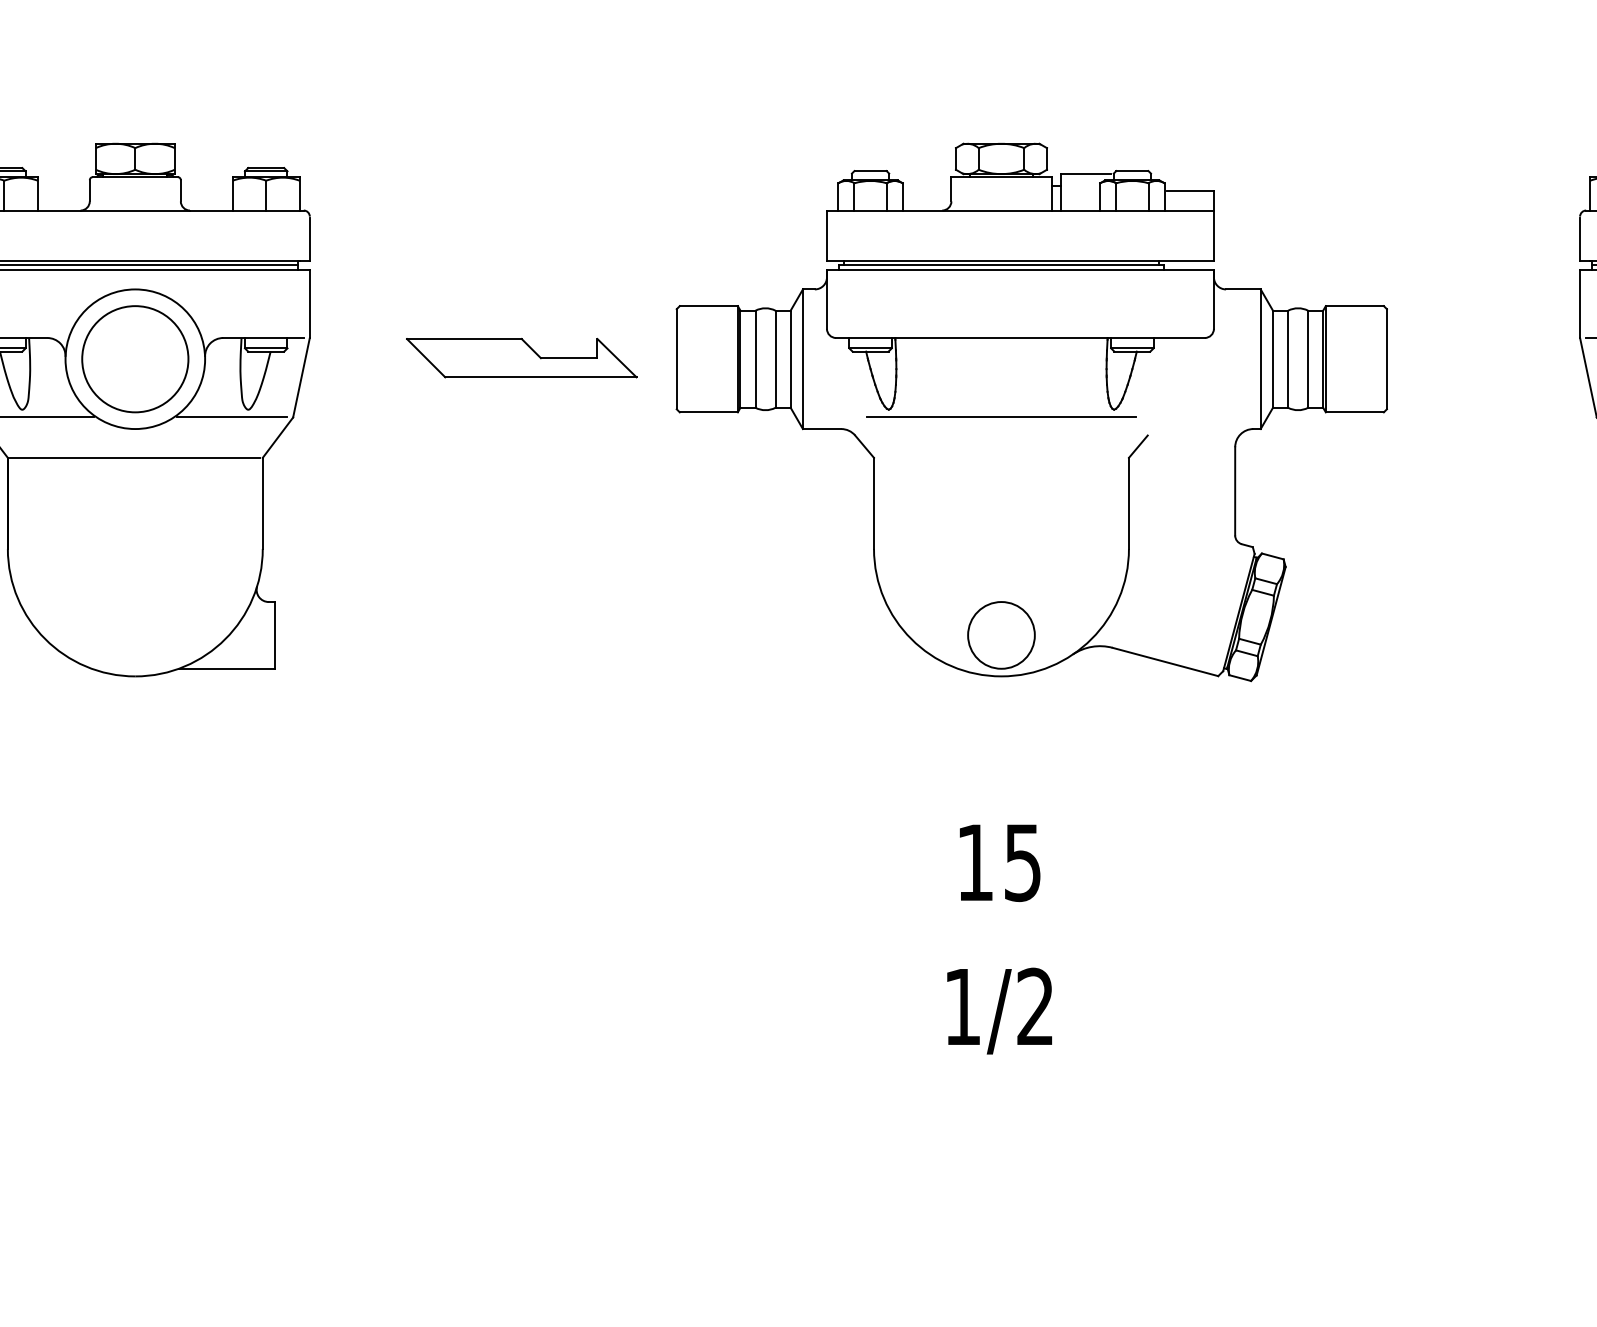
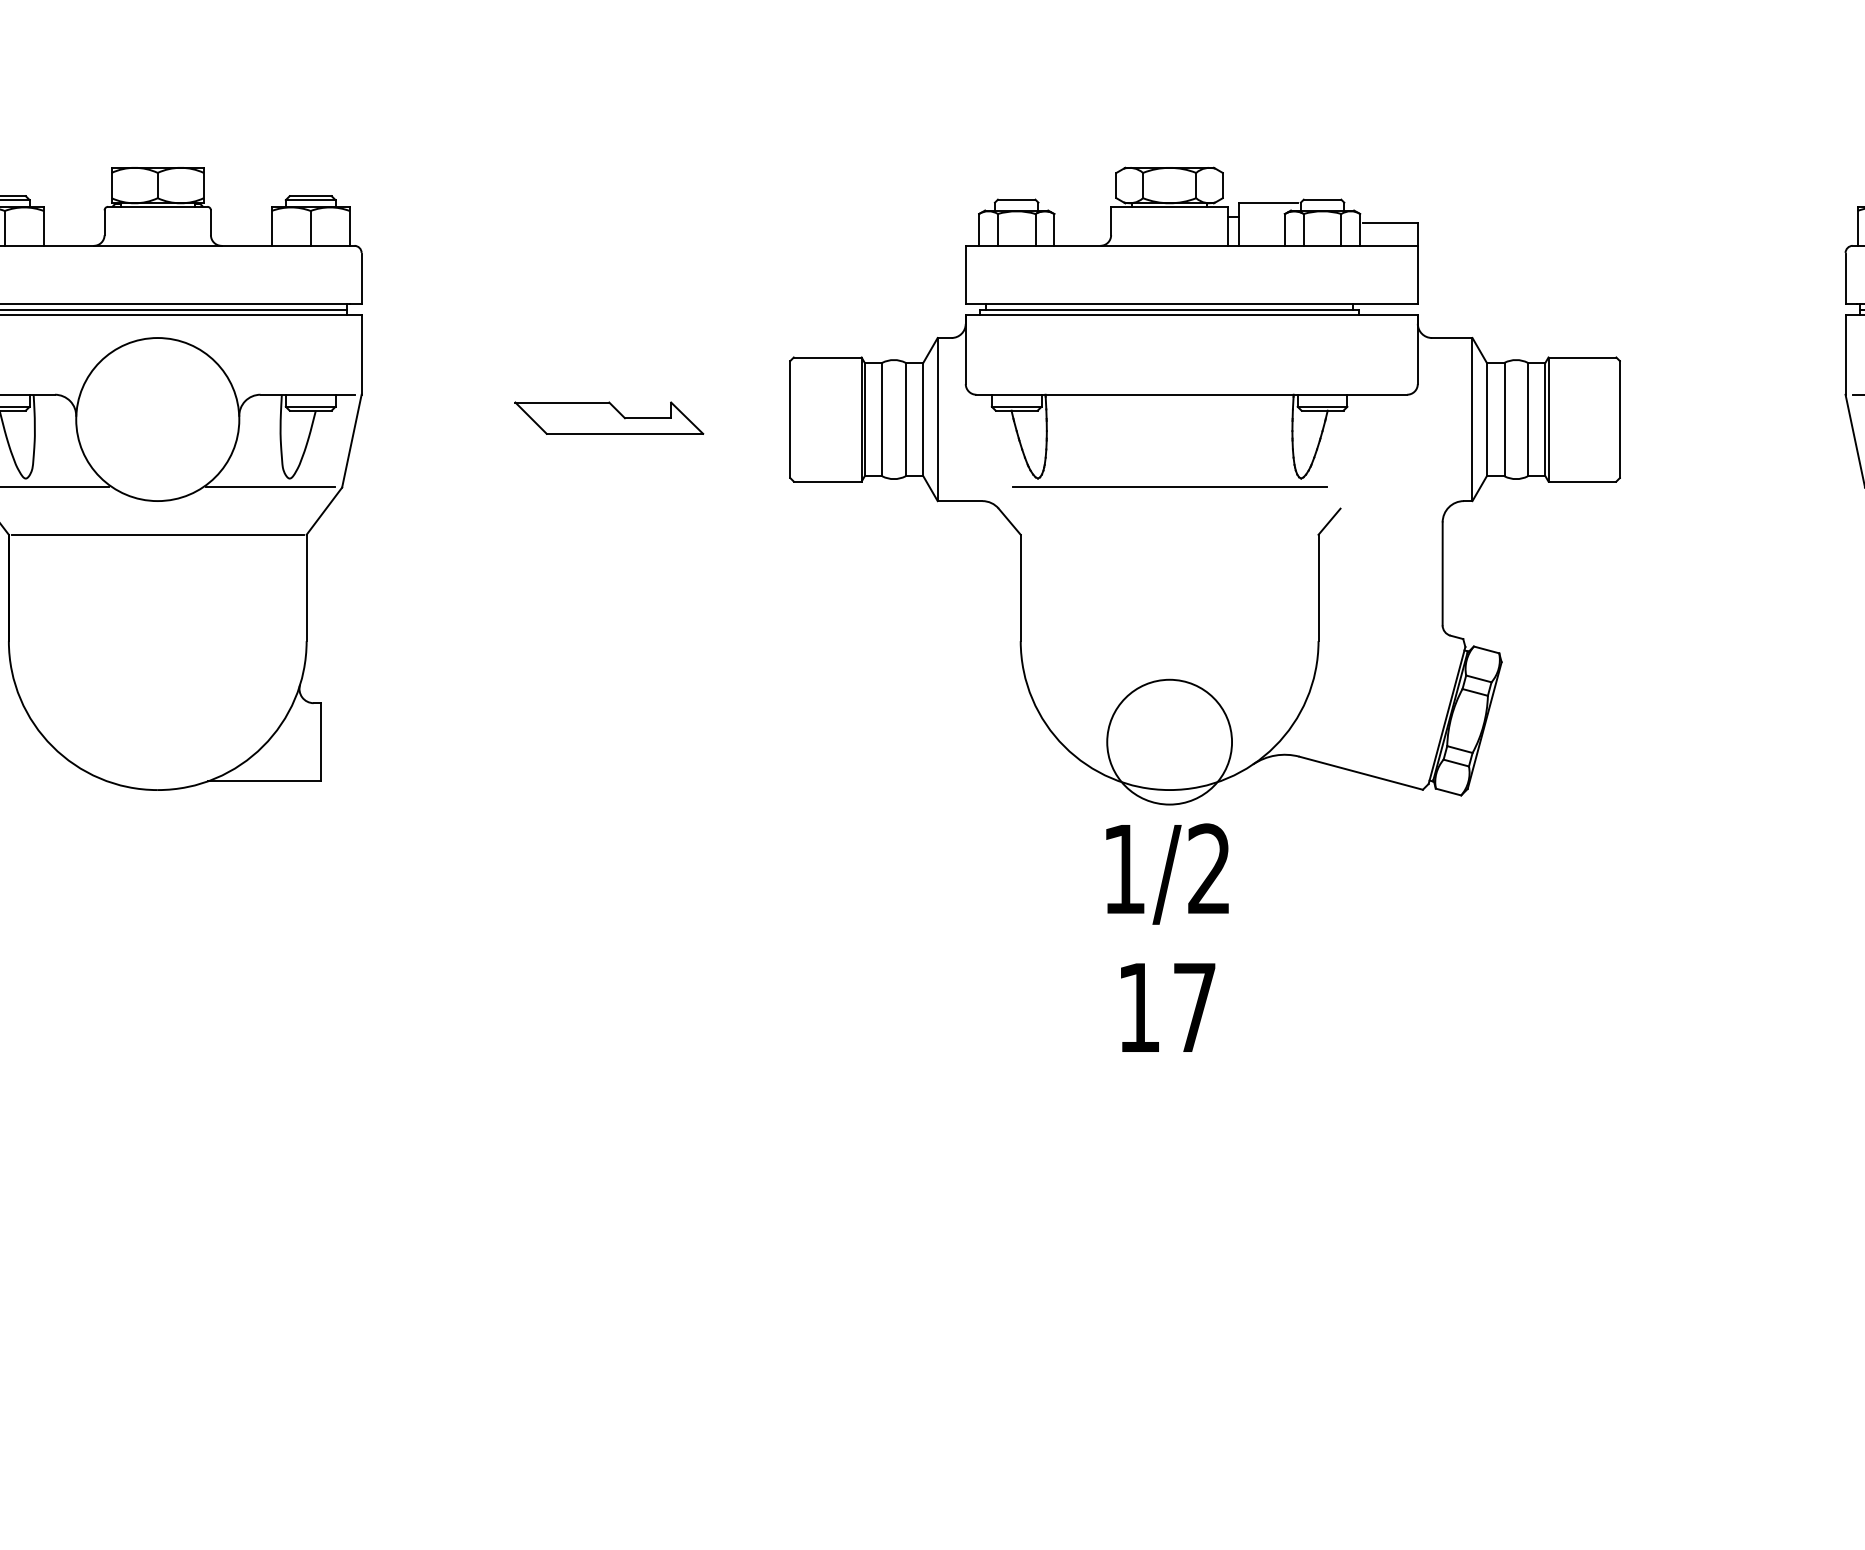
part: (522, 357) -> (609, 417), size x0.7
circle: (135, 359) -> (157, 419), removed
circle: (1001, 635) -> (1169, 742), size x1.6
text: (1022, 863) -> (1194, 1008), 15 -> 17
text: (999, 1010) -> (1167, 873), moved

